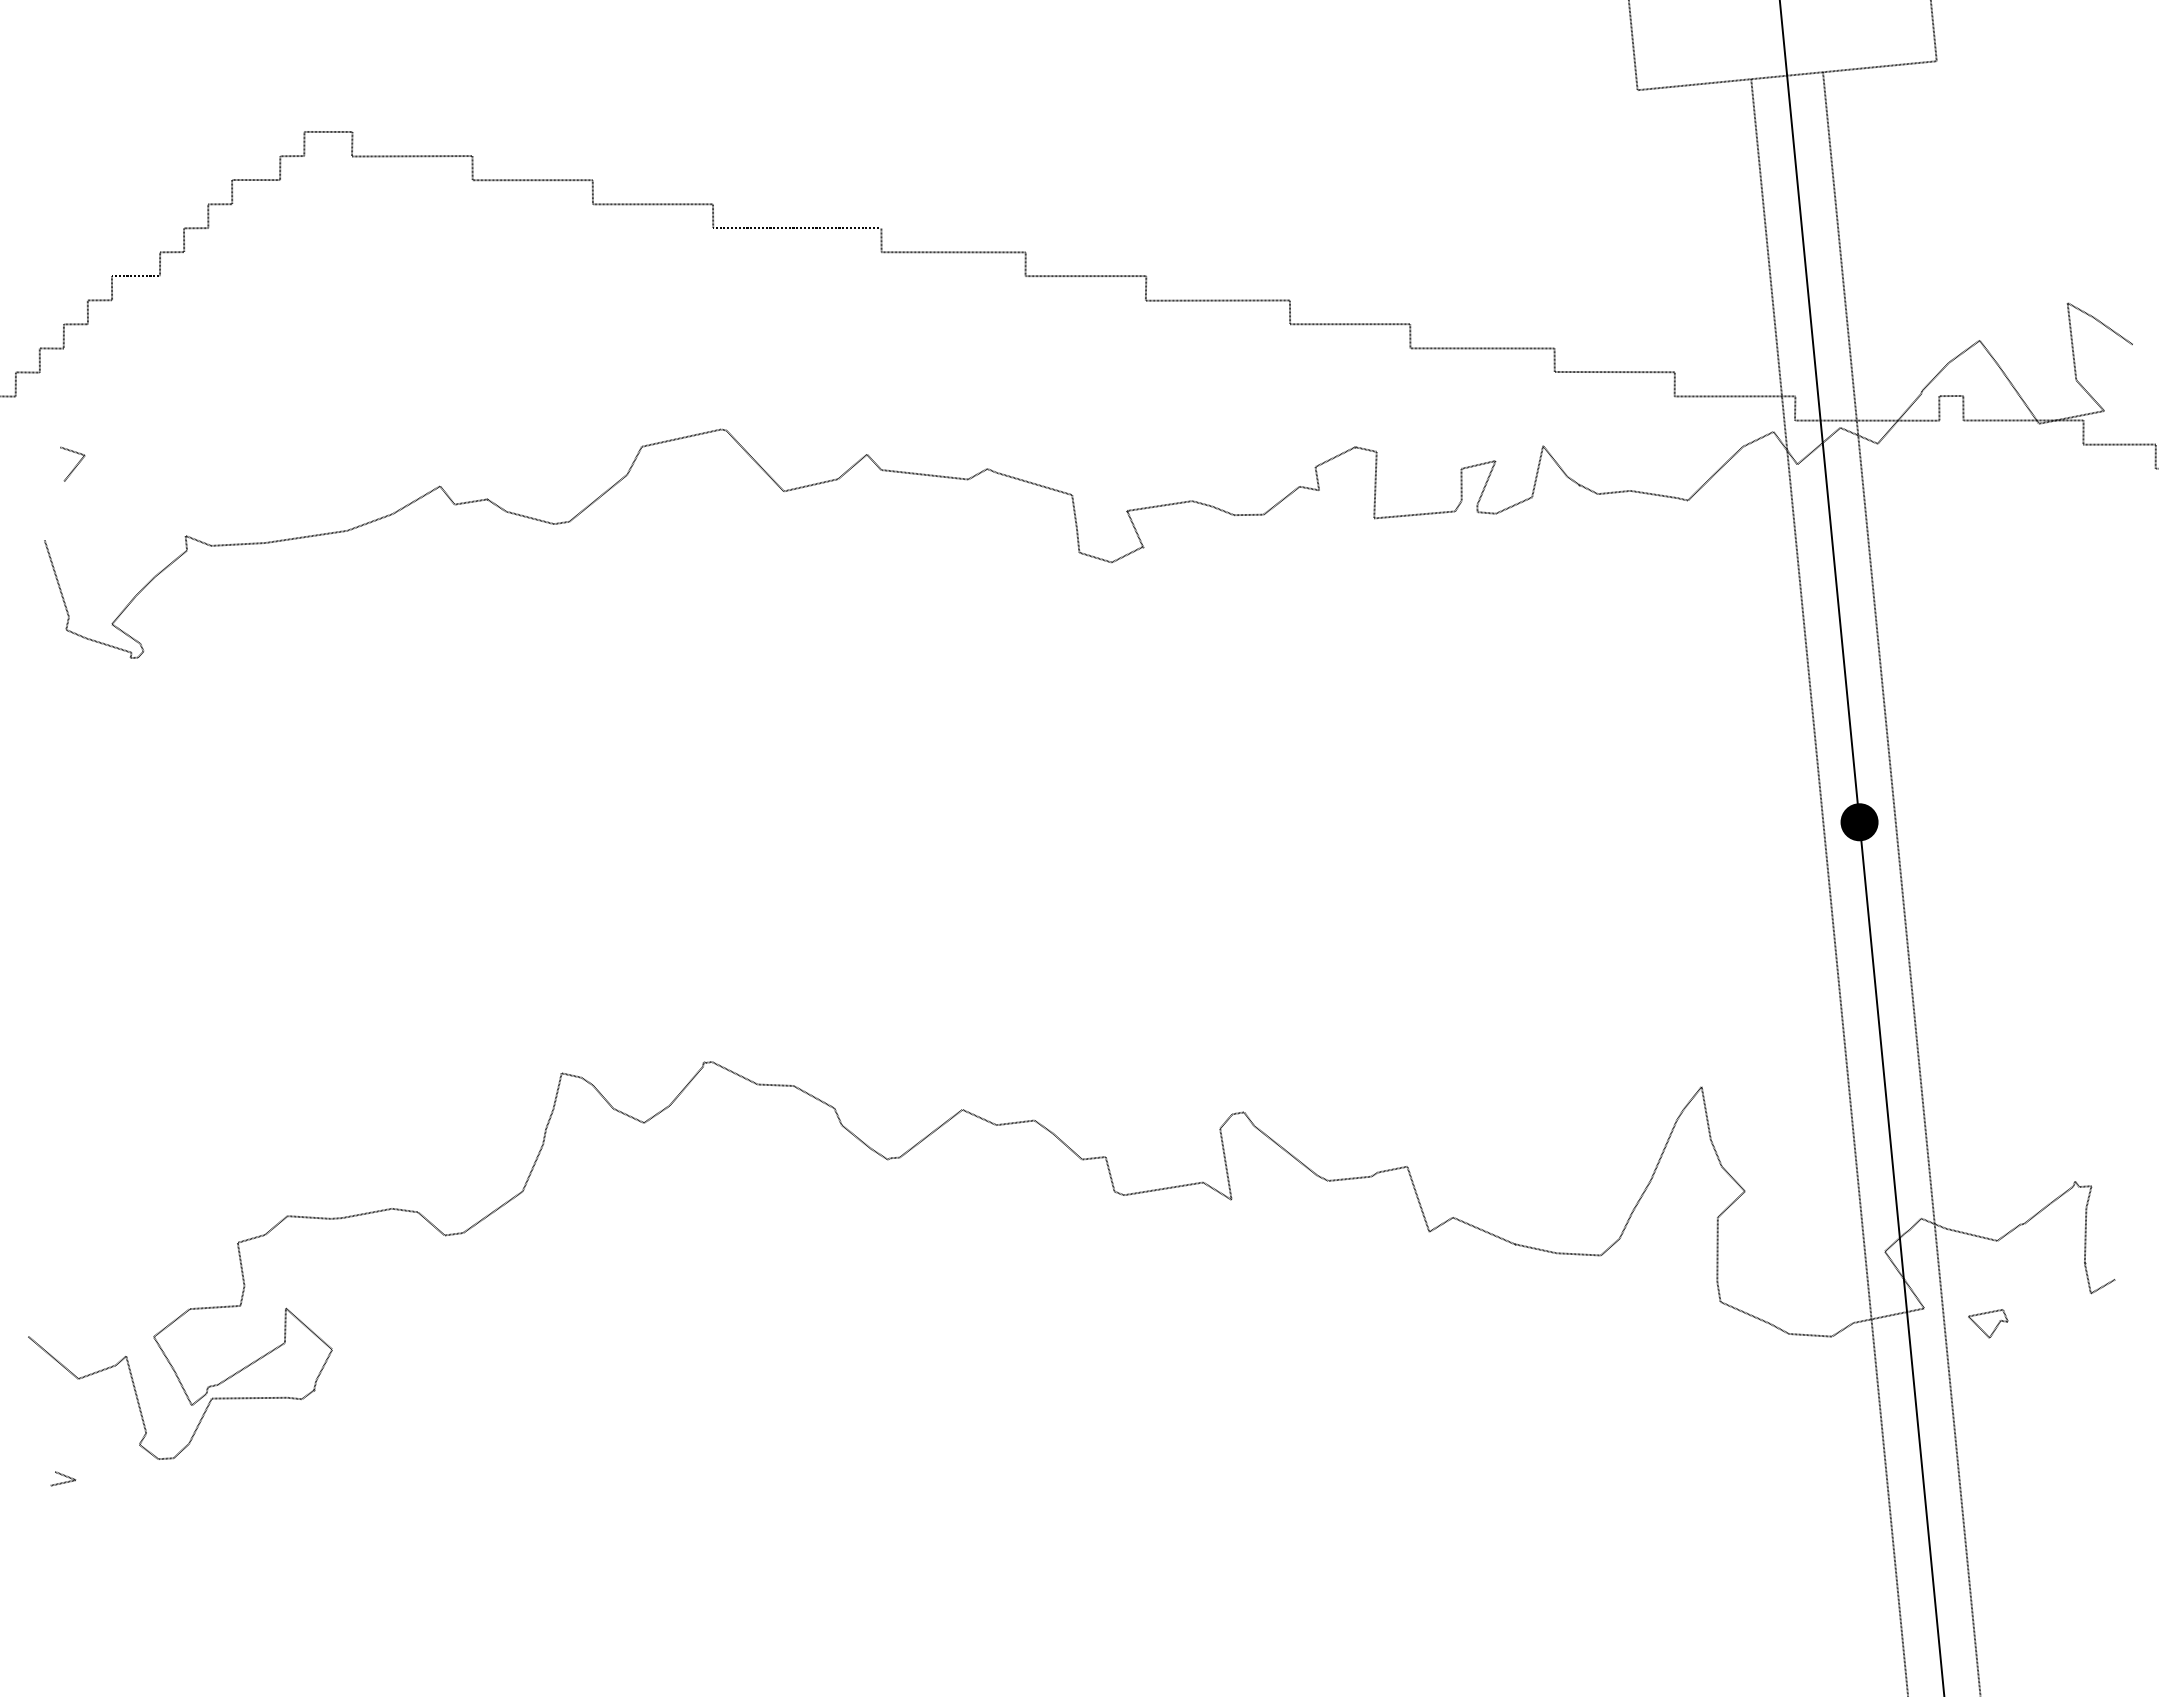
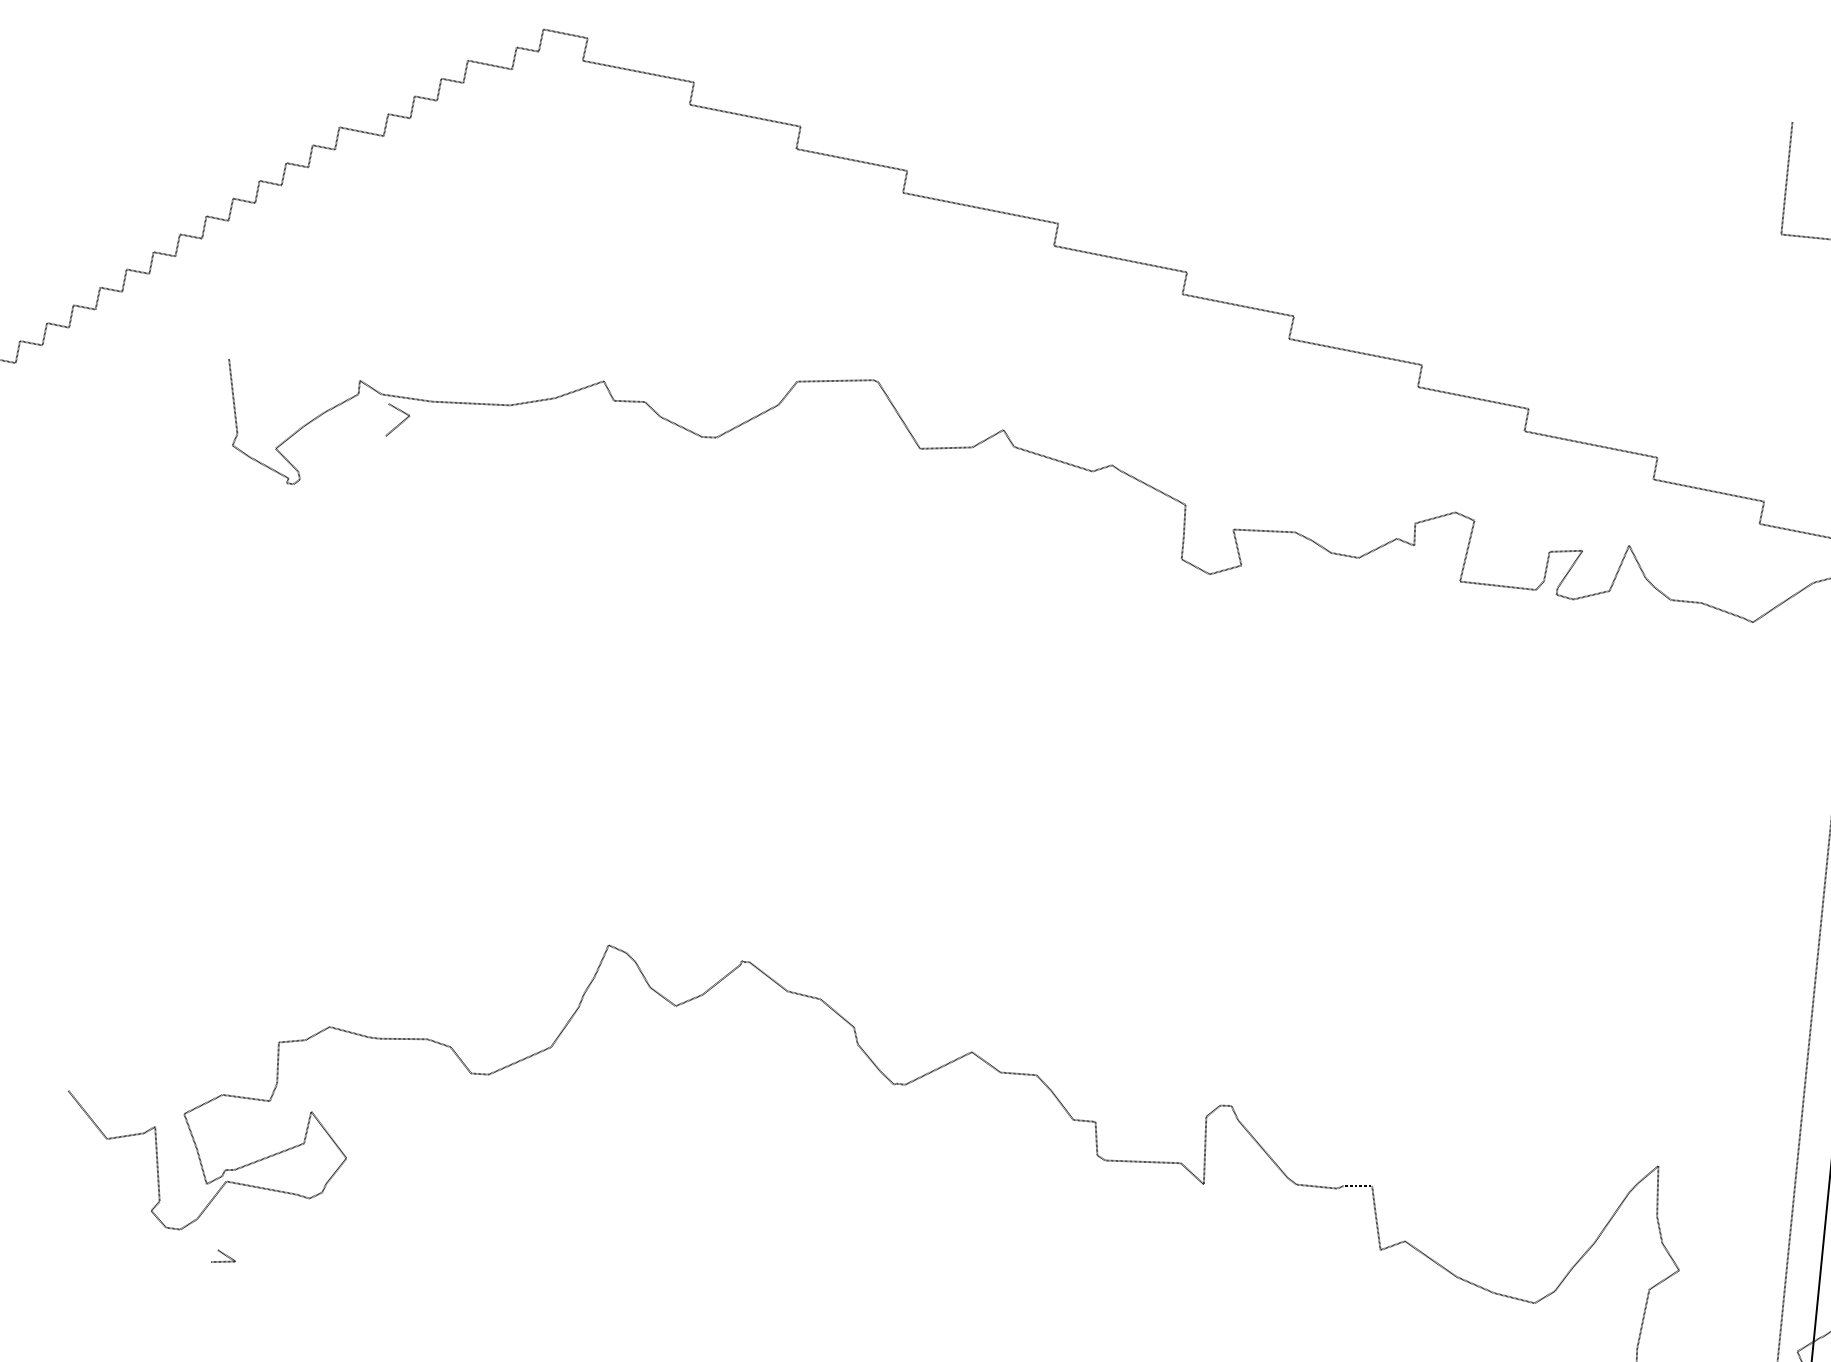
line: (75, 465) -> (399, 423), moved
line: (63, 1476) -> (224, 1255), moved

